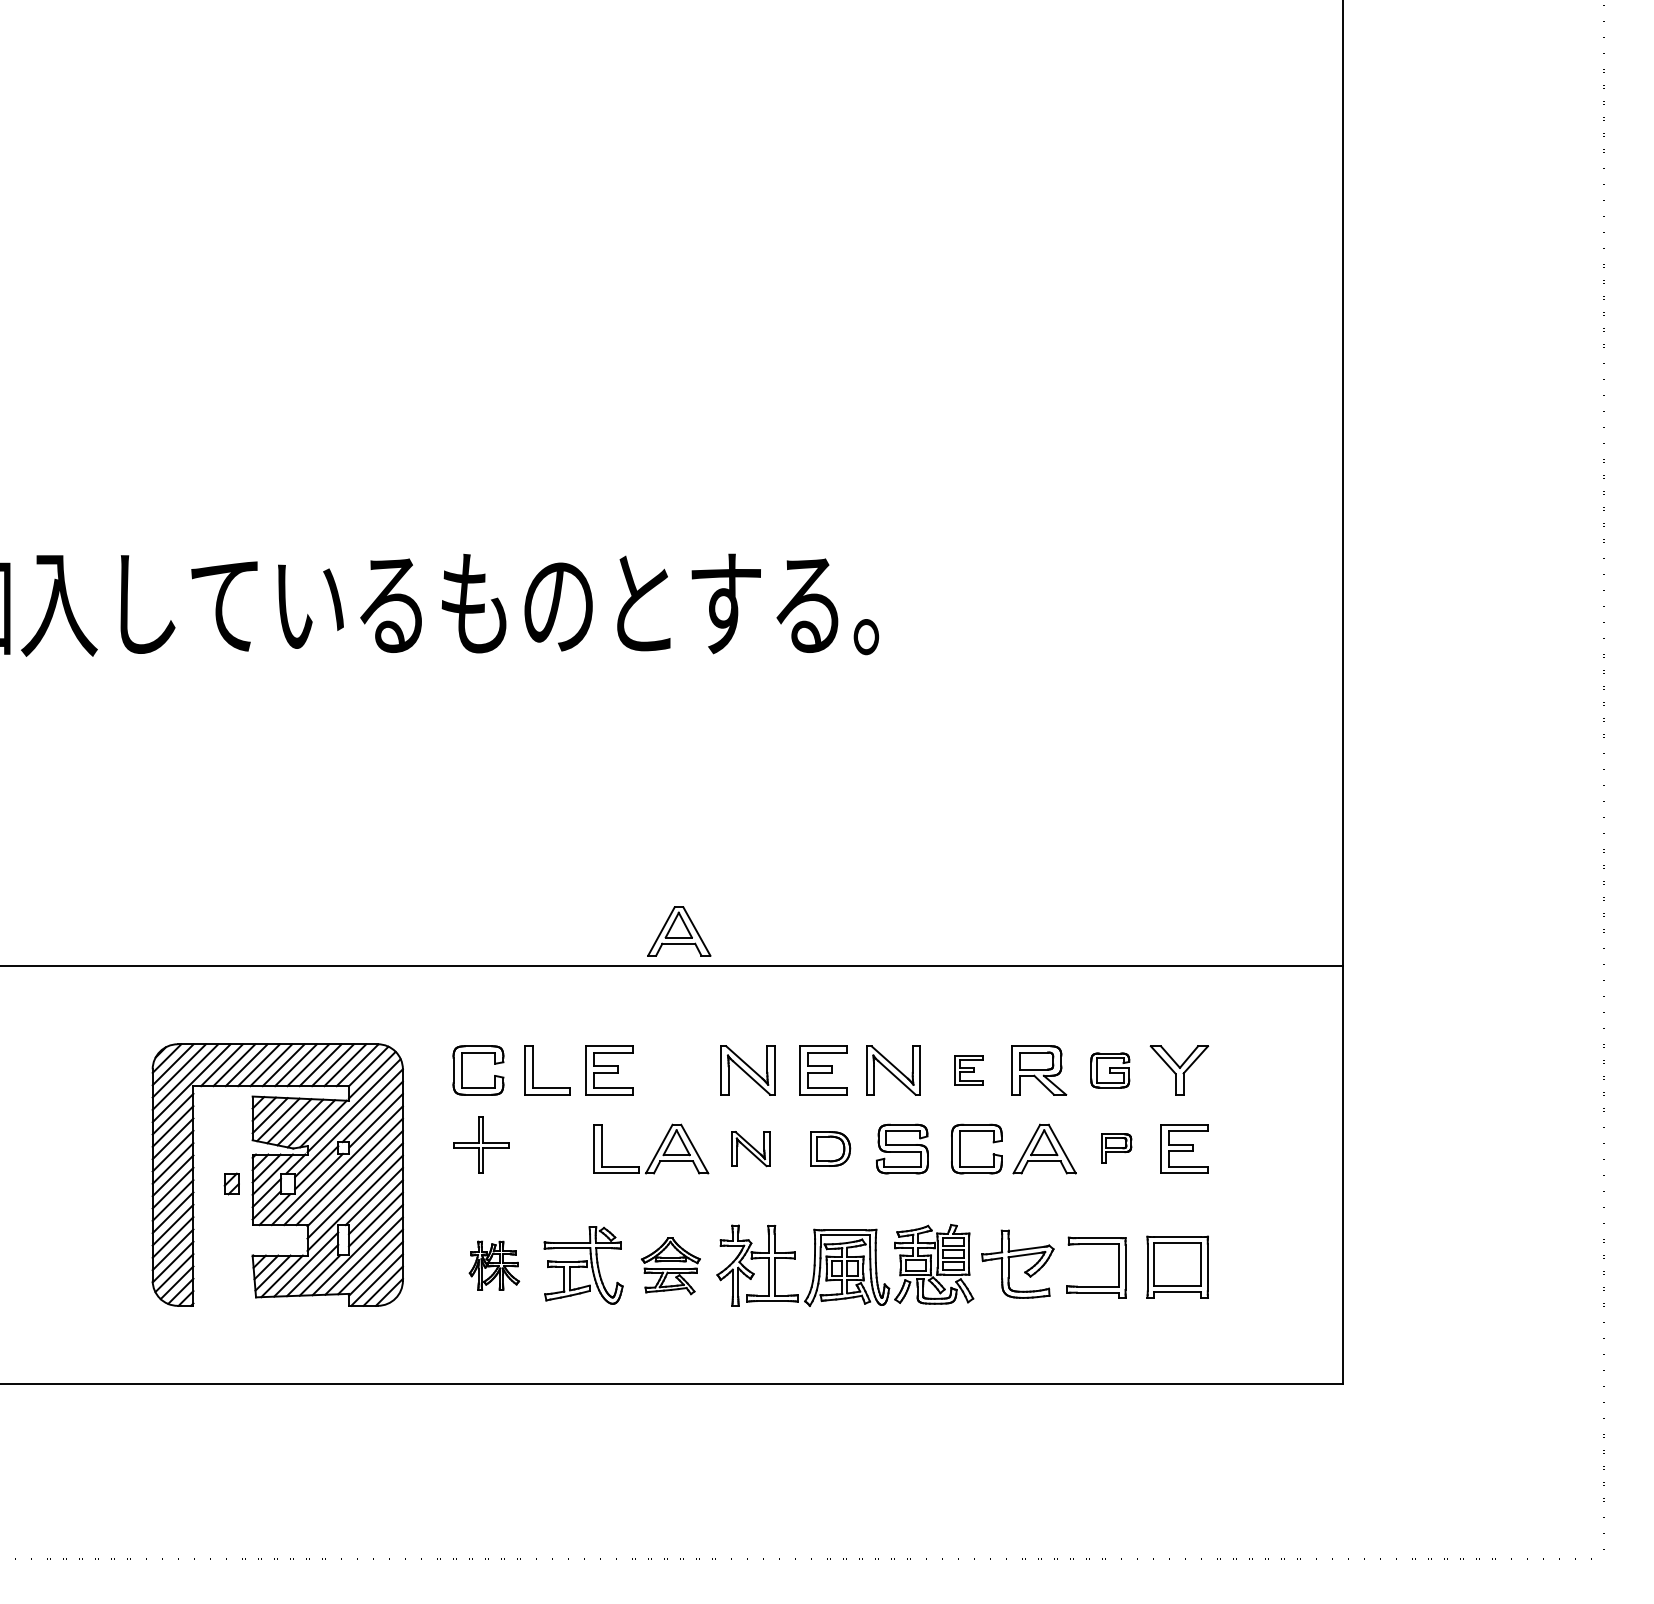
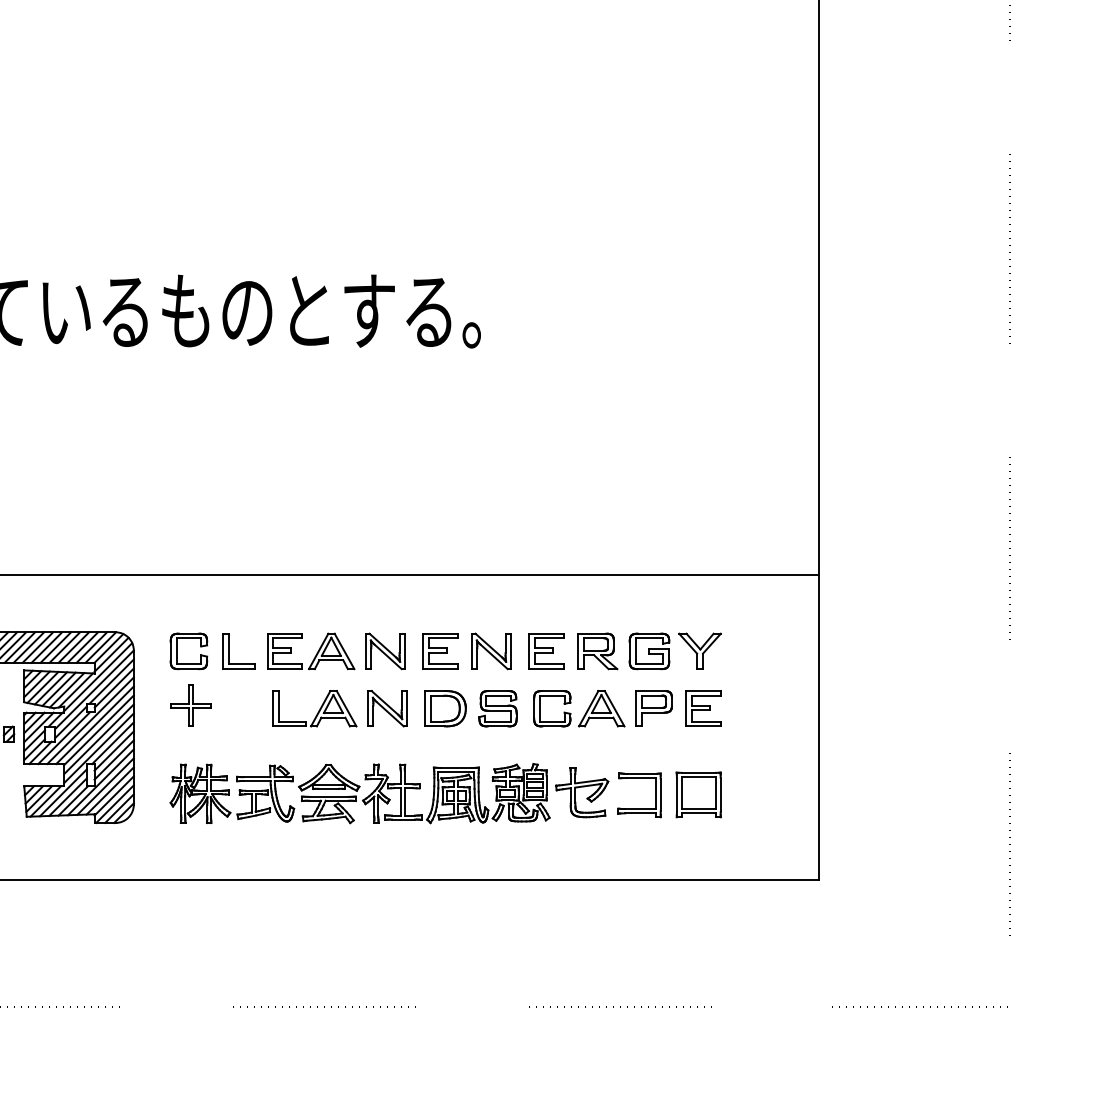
part: (679, 931) -> (331, 651), moved
part: (968, 1070) -> (546, 651), size x1.67
part: (1110, 1070) -> (649, 651), size x1.43
part: (750, 1148) -> (387, 708), size x1.43
part: (830, 1148) -> (445, 708), size x1.43
part: (1116, 1148) -> (654, 708), size x1.67
part: (494, 1265) -> (200, 793), size x1.67
part: (670, 1266) -> (328, 794), size x1.43

